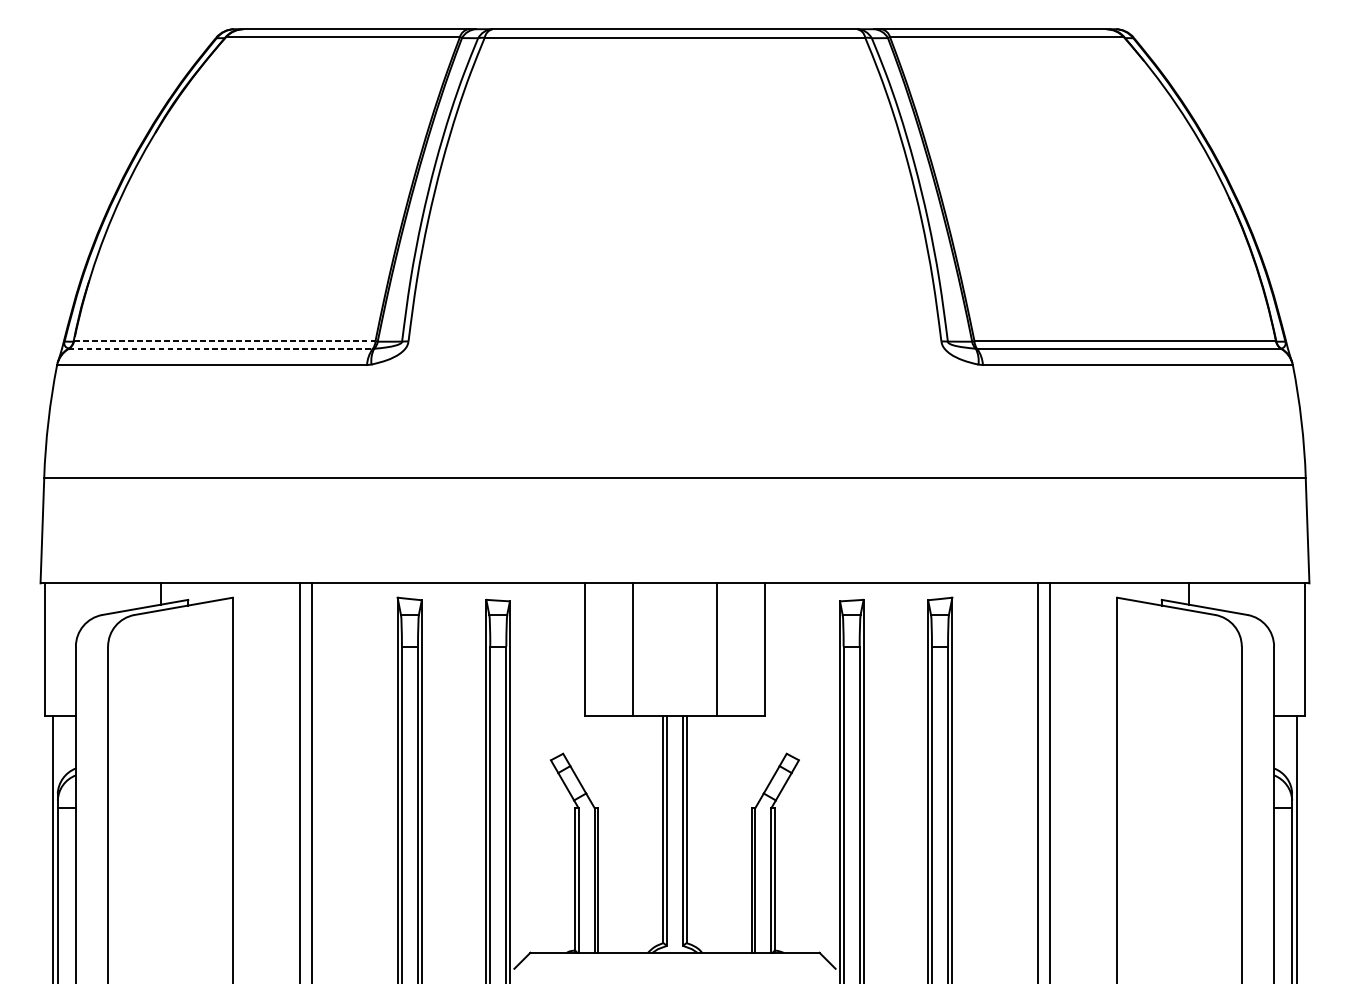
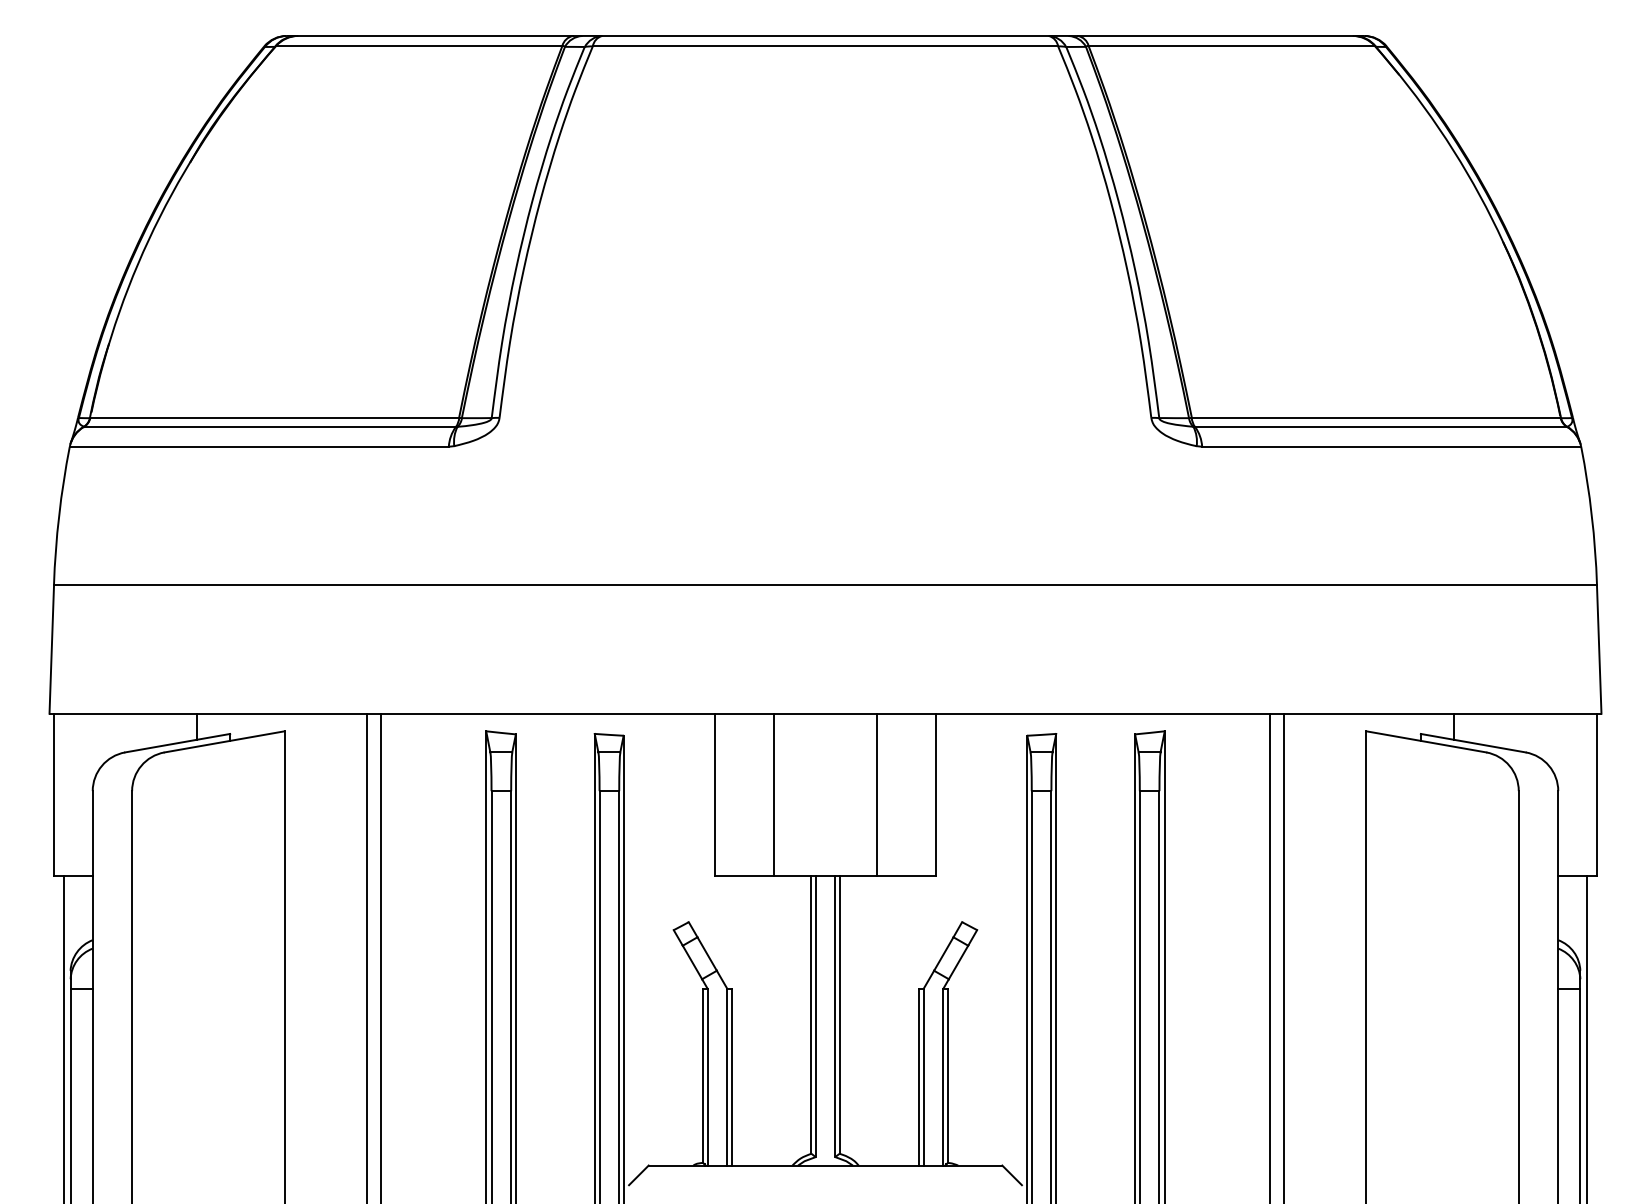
line: (225, 341) -> (275, 417), dashed -> solid
line: (221, 349) -> (270, 427), dashed -> solid

